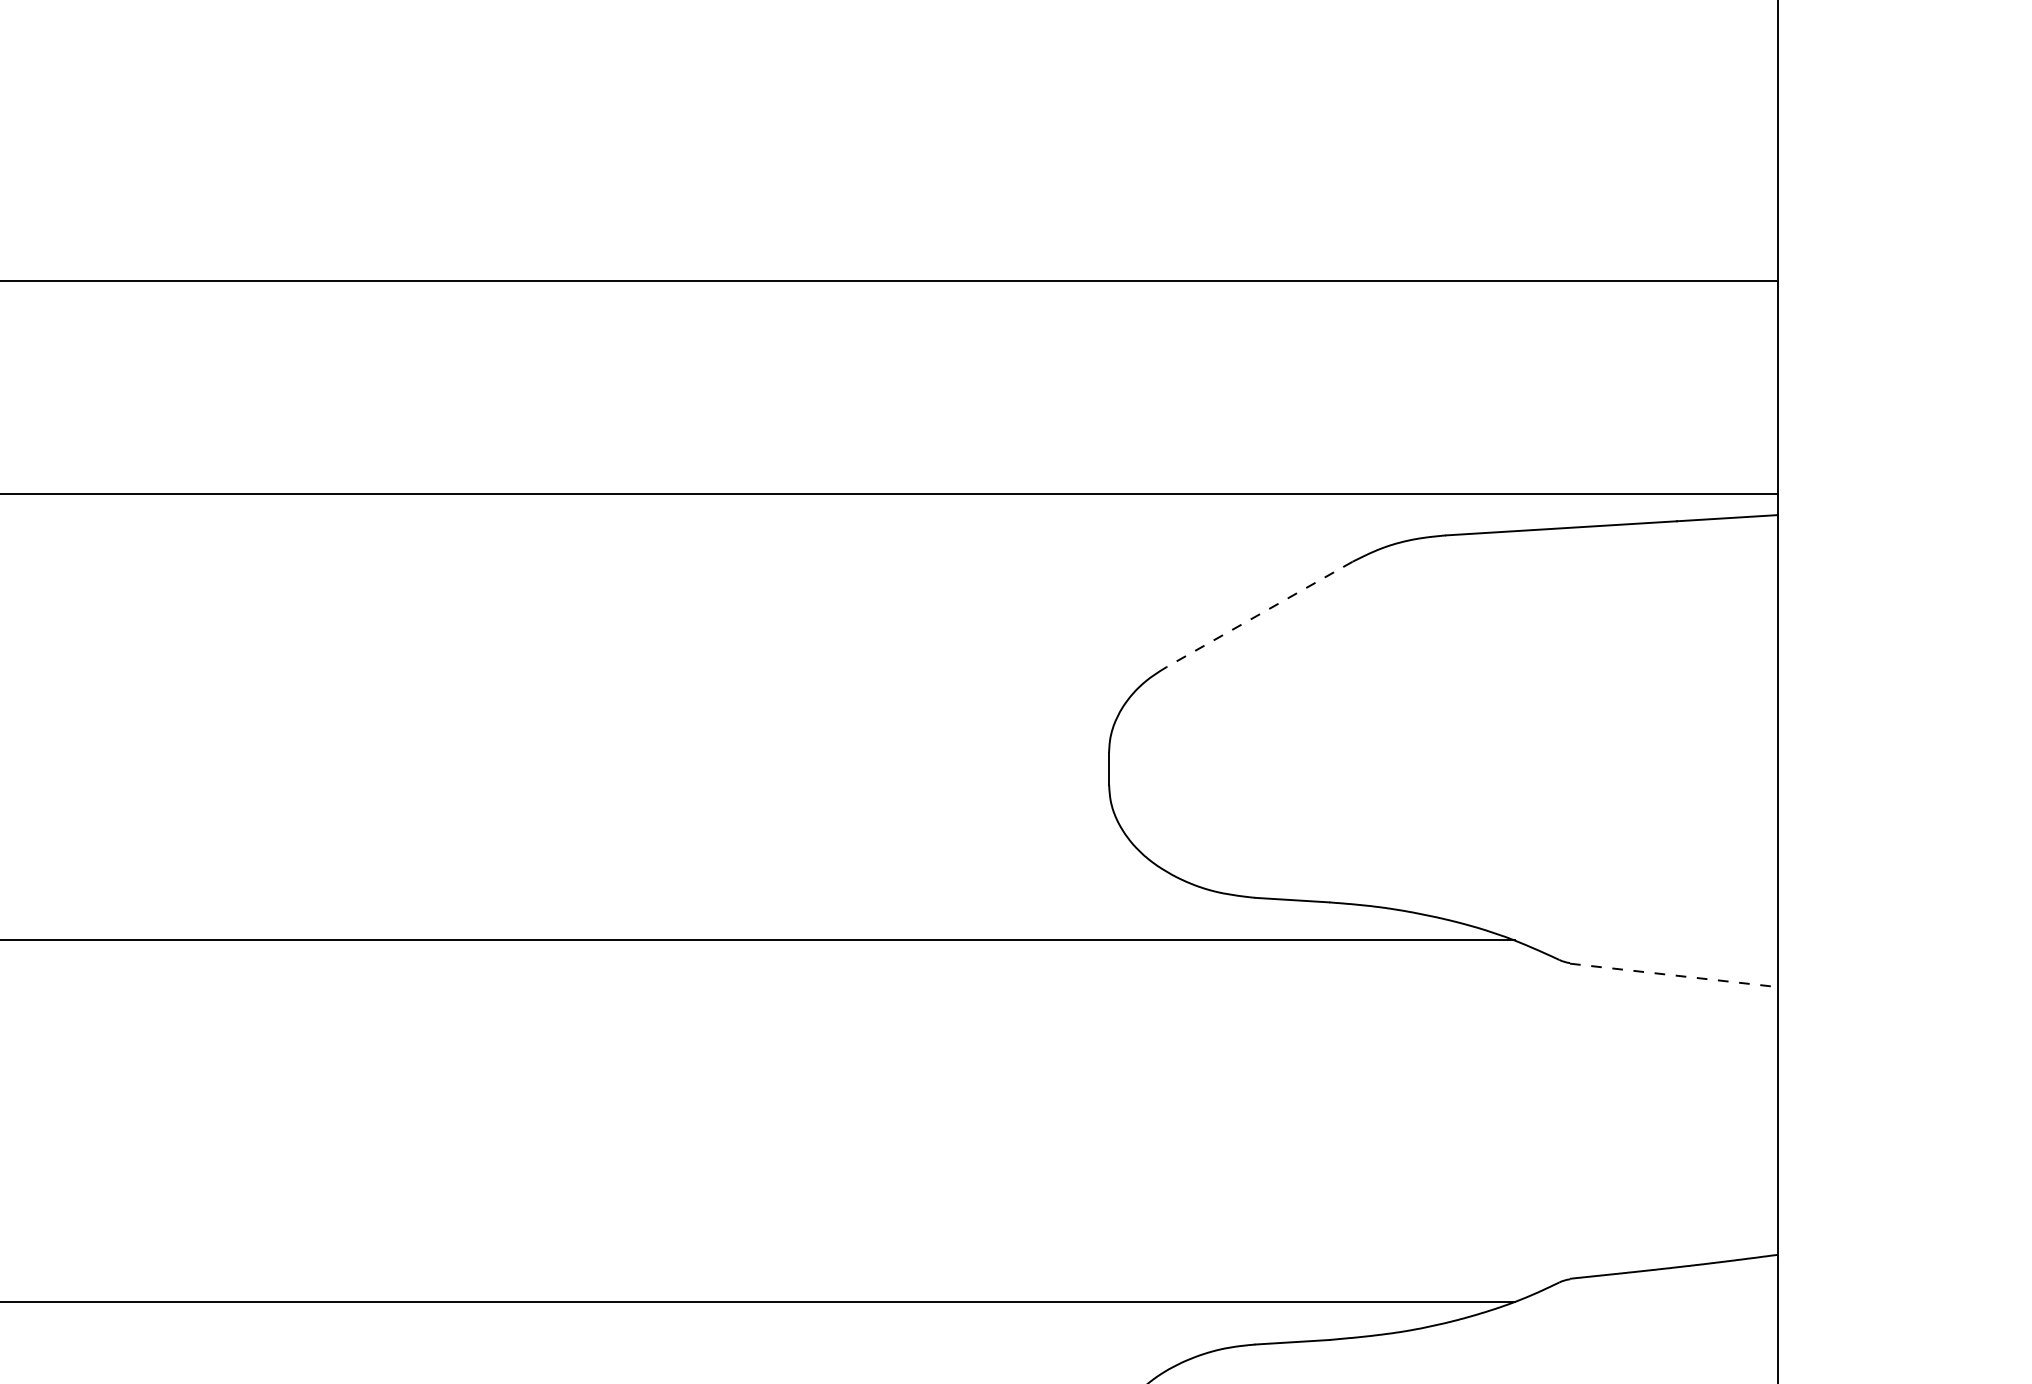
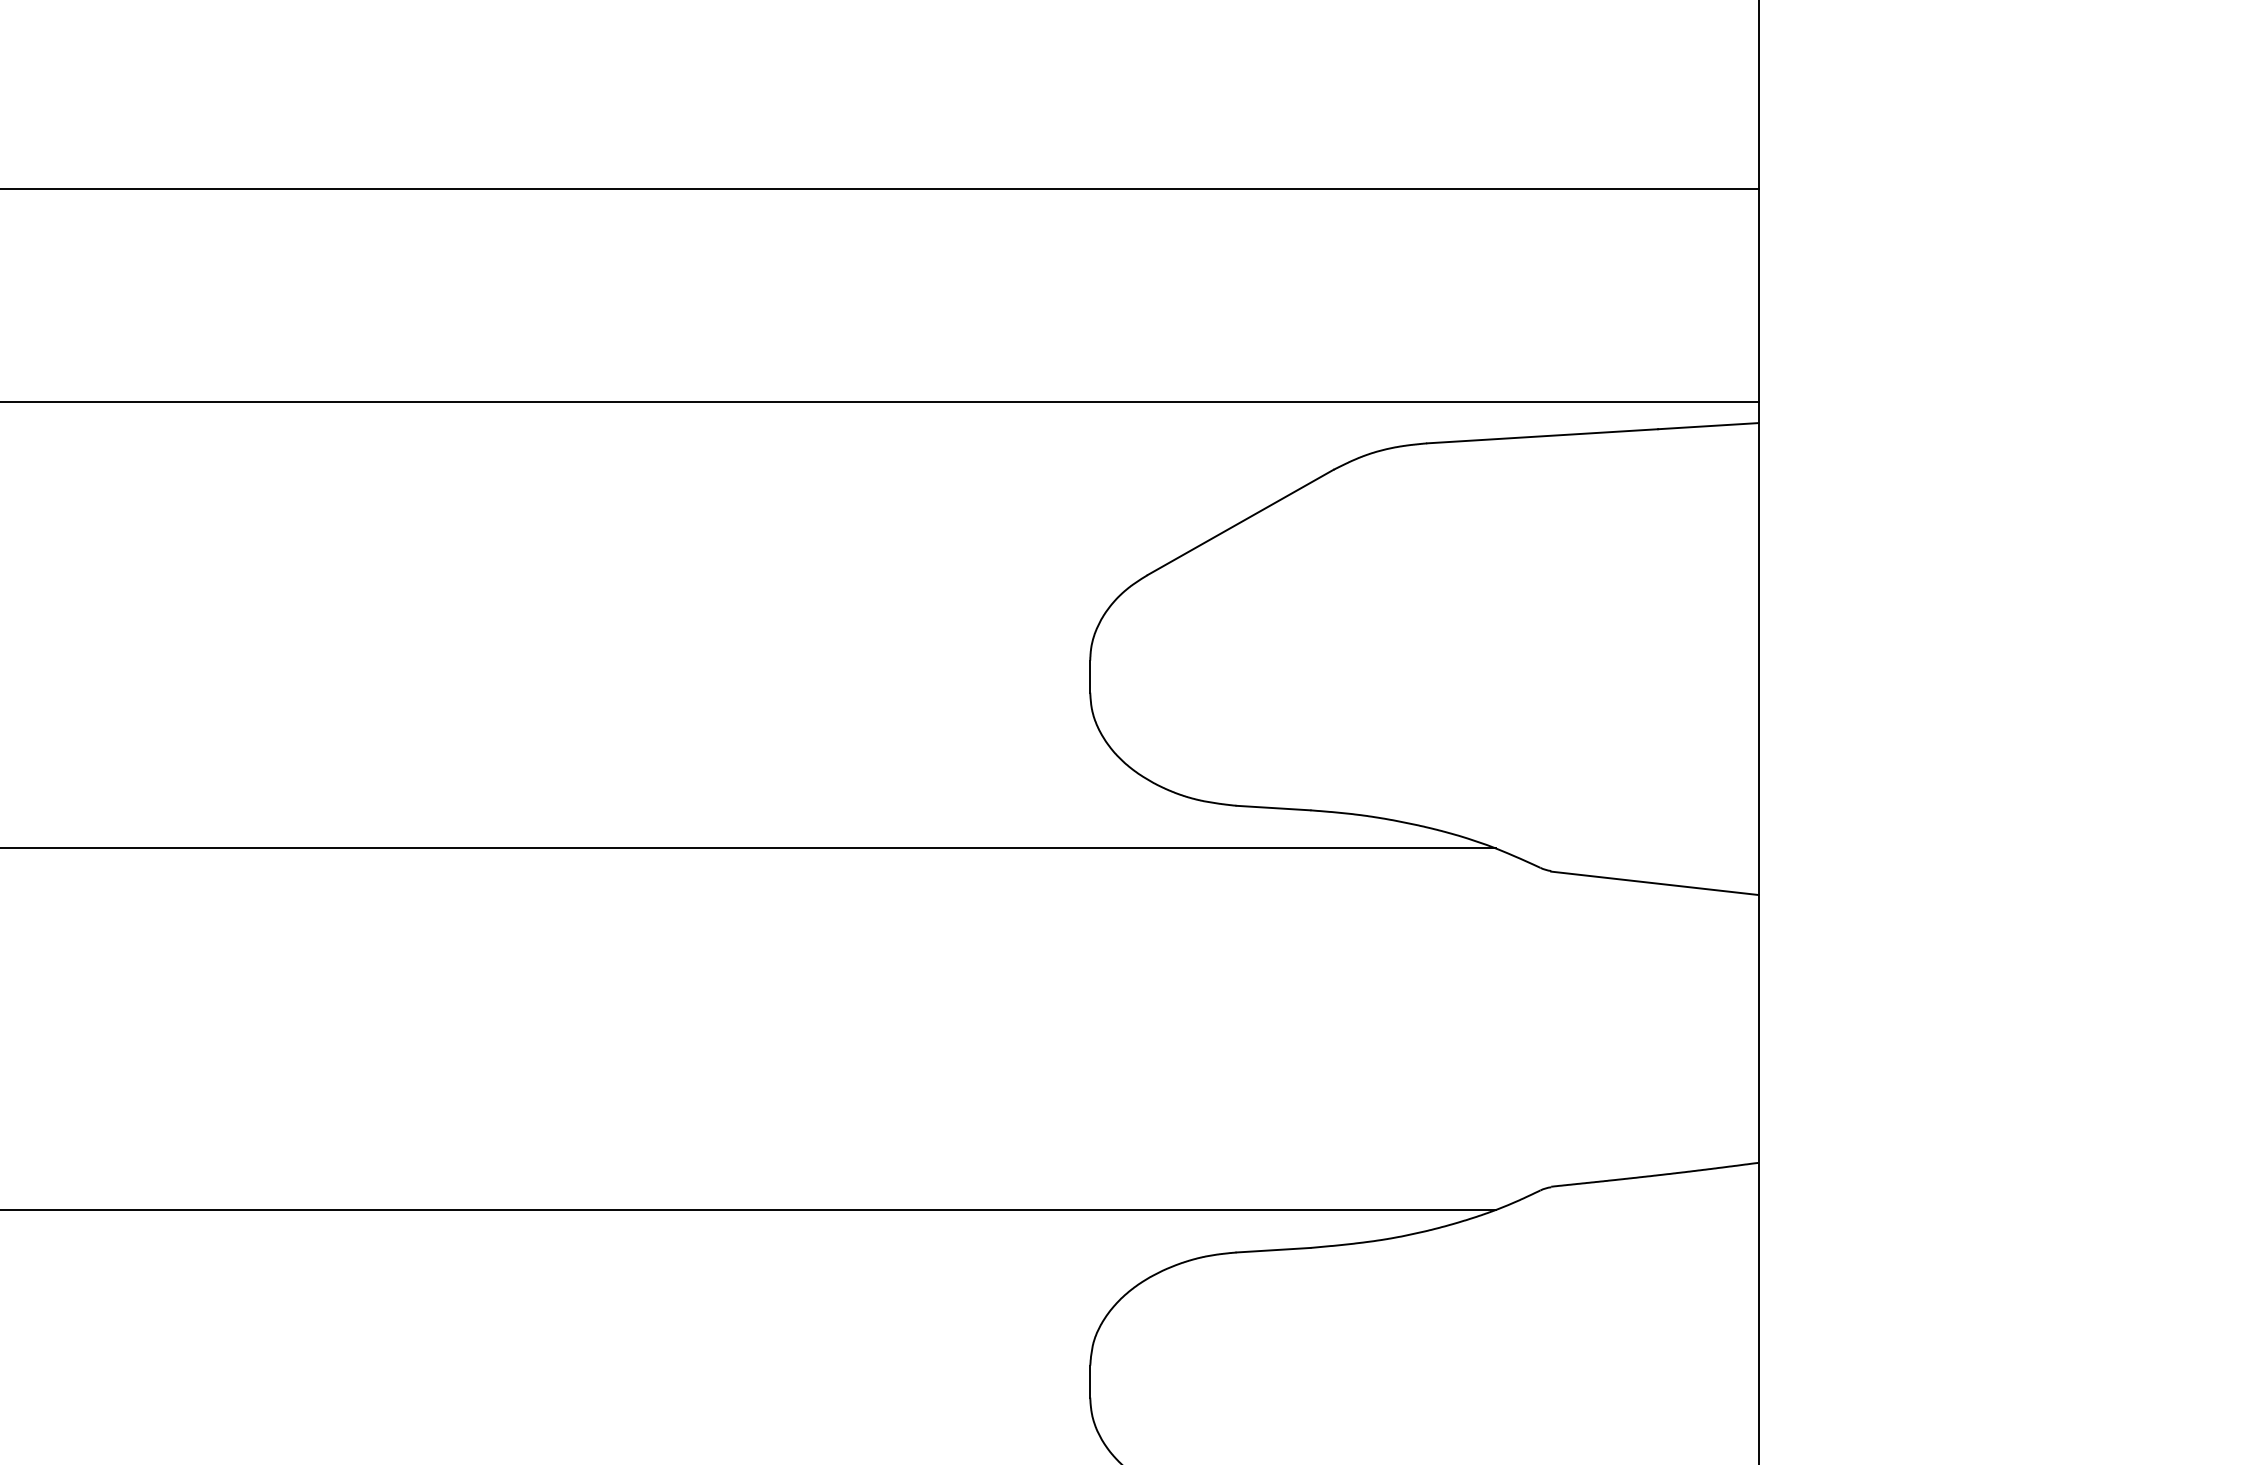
line: (1259, 614) -> (1240, 522), dashed -> solid
line: (1674, 975) -> (1655, 883), dashed -> solid

